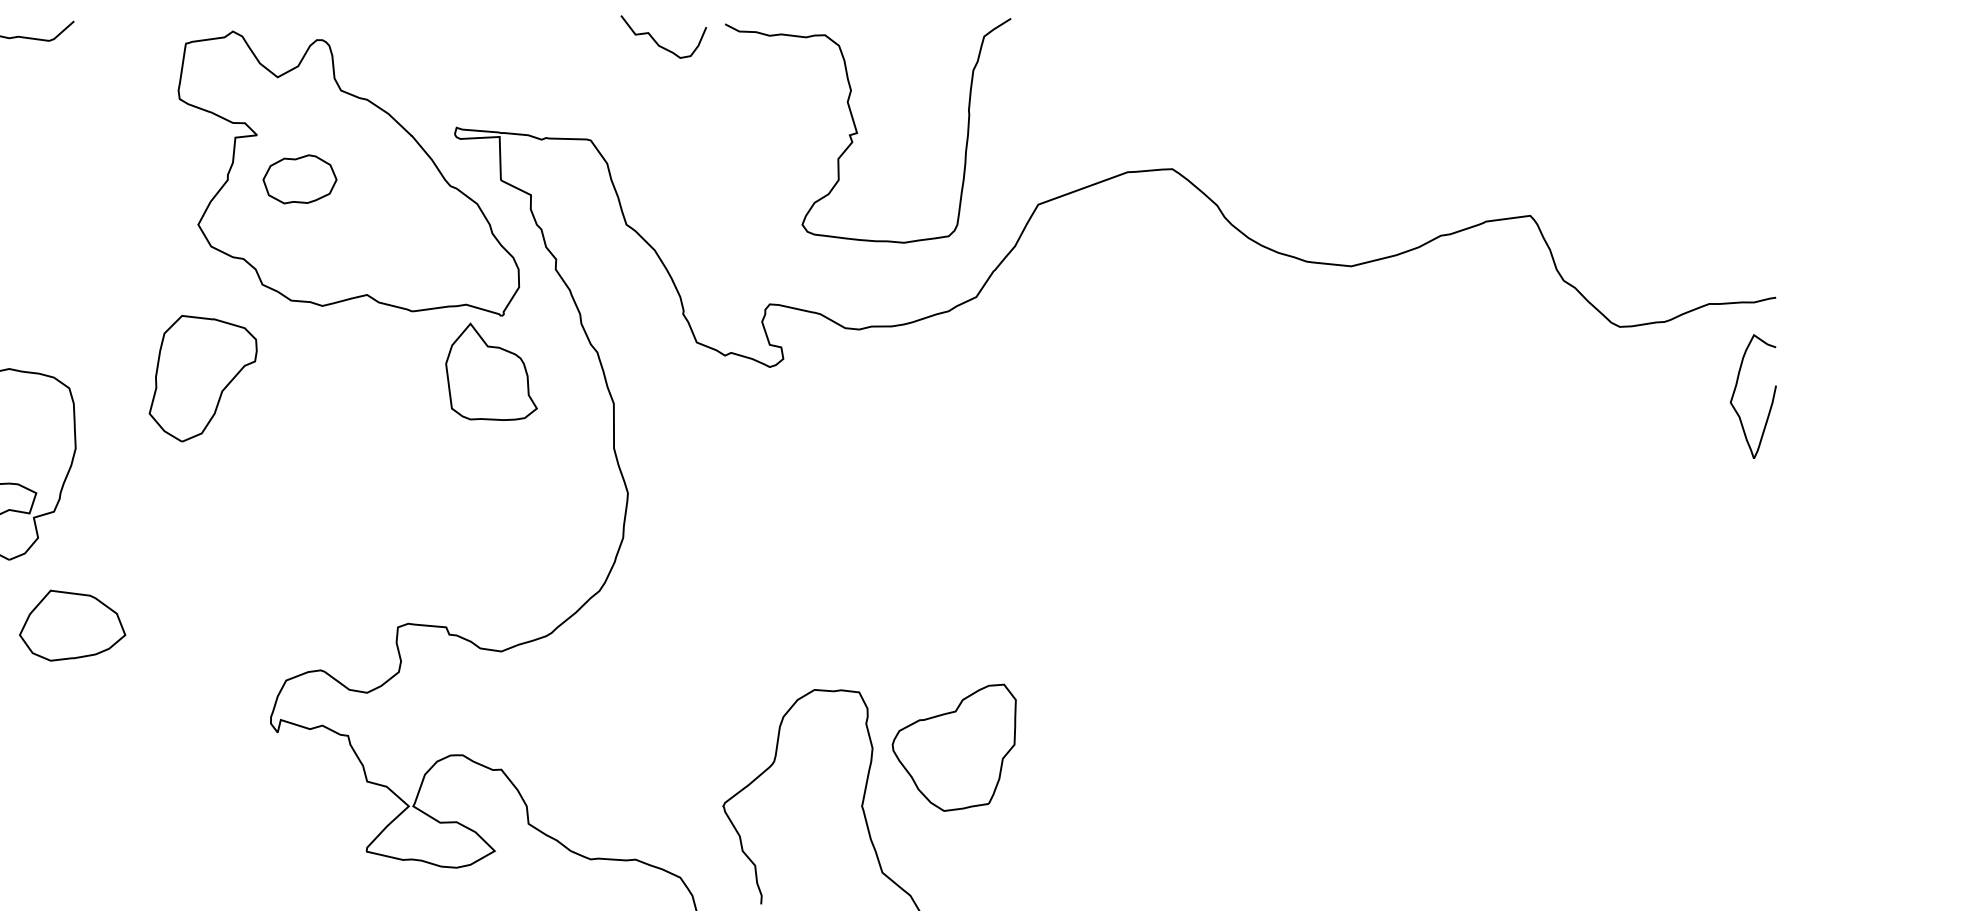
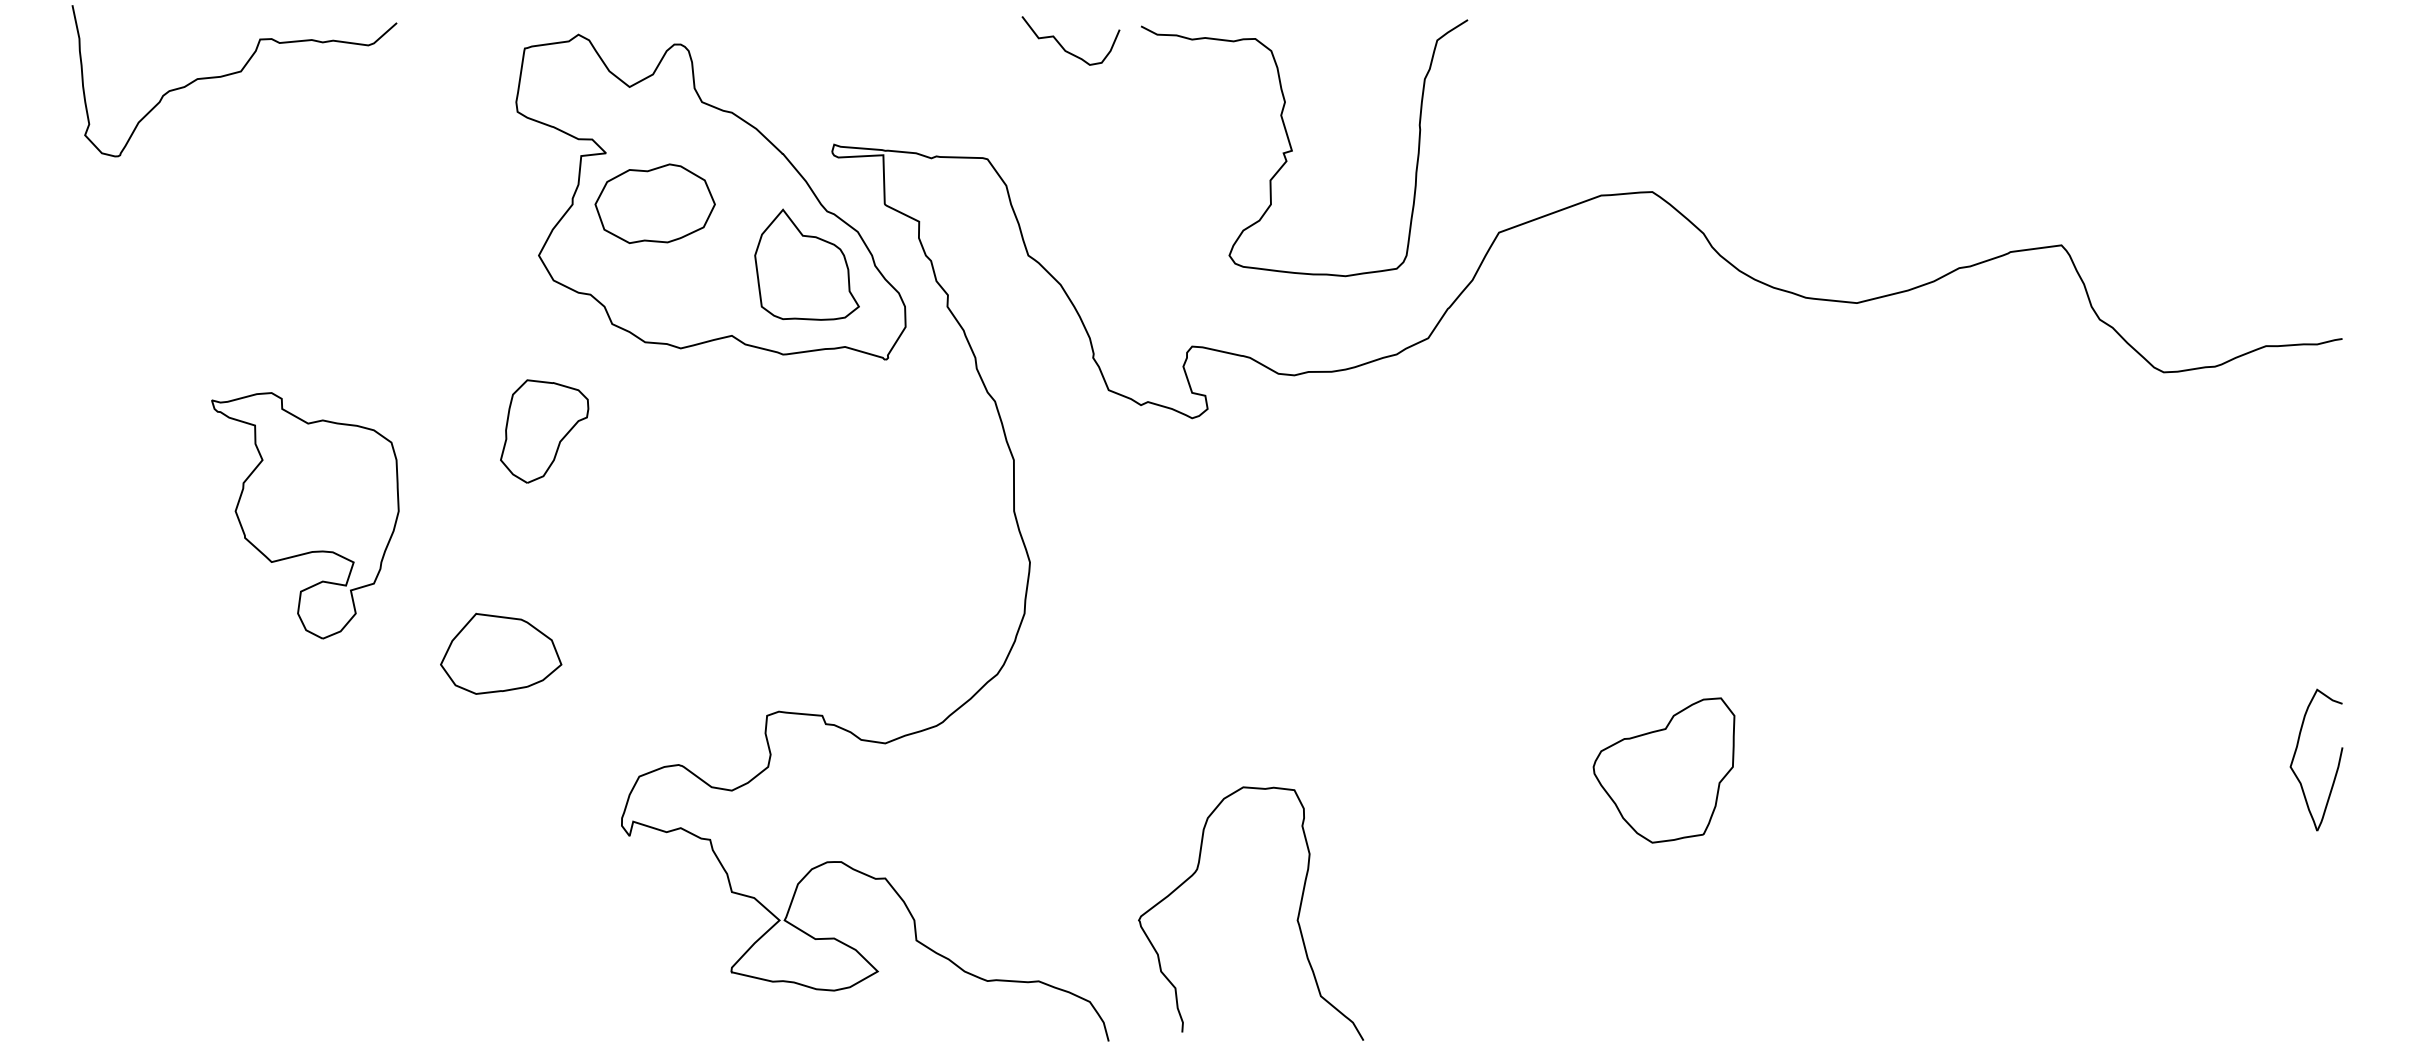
part: (299, 179) -> (654, 203), size x1.43
part: (491, 371) -> (806, 264), moved
part: (203, 378) -> (544, 431), size x0.71
part: (1735, 390) -> (2296, 752), moved
part: (72, 625) -> (501, 653), moved
part: (953, 747) -> (1663, 770), moved

